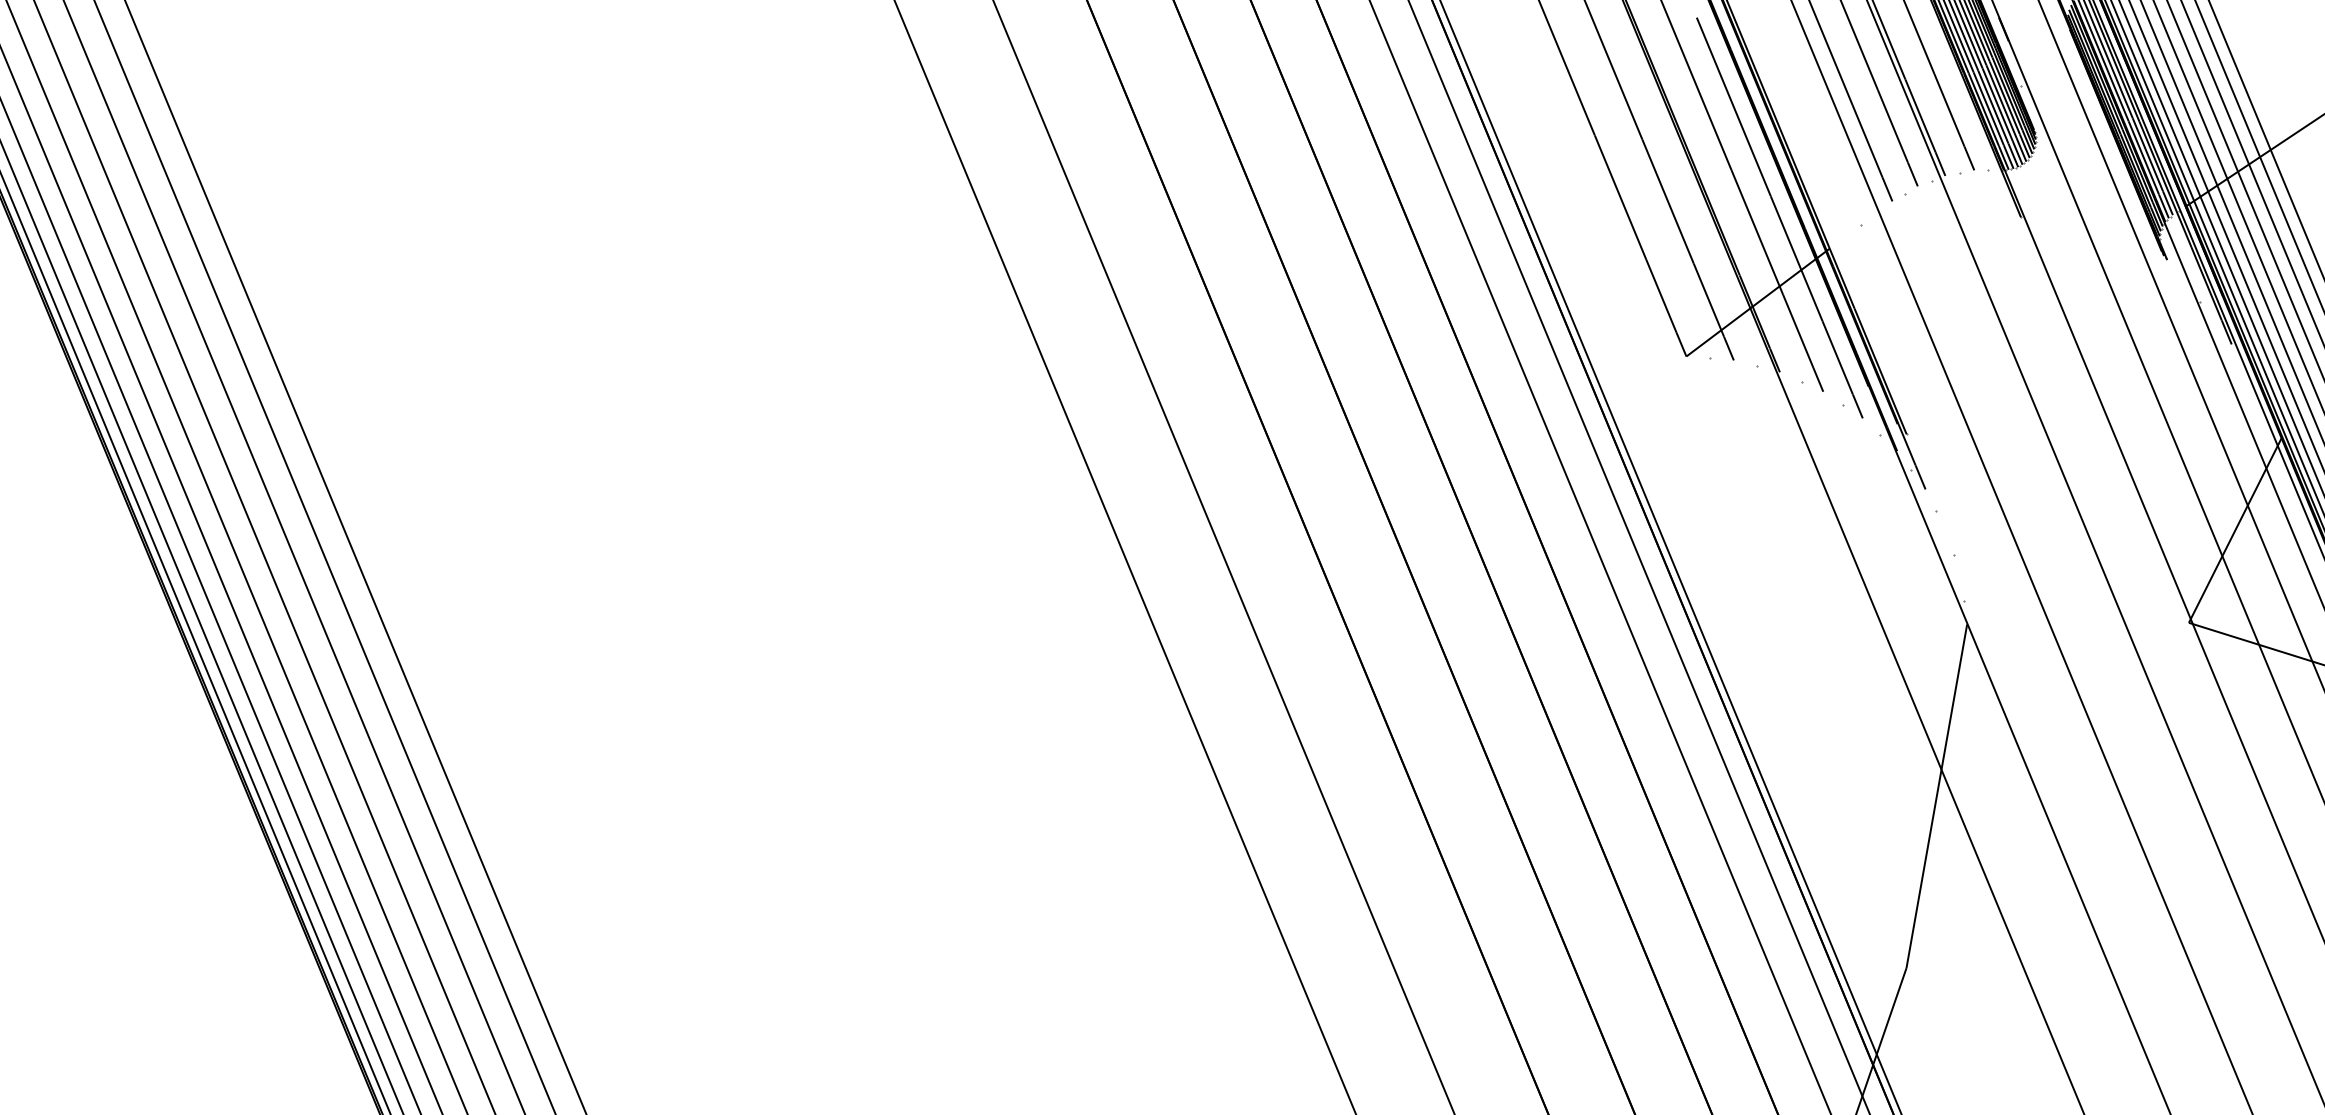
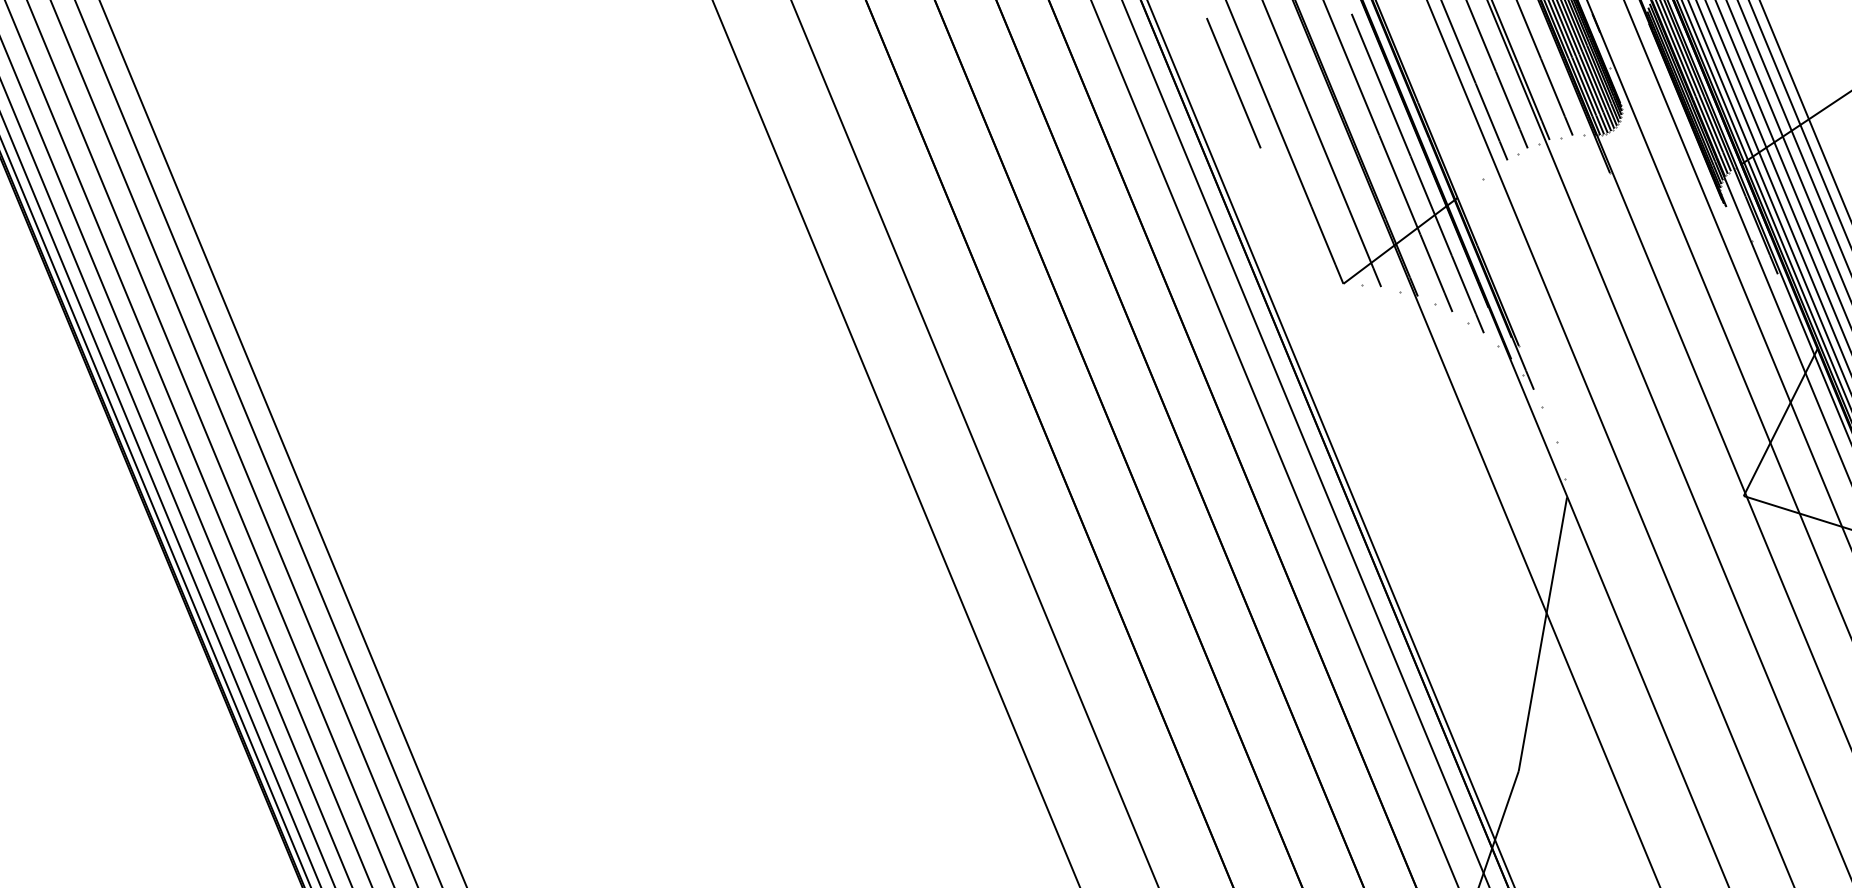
line: (1548, 104) -> (1233, 83), added

